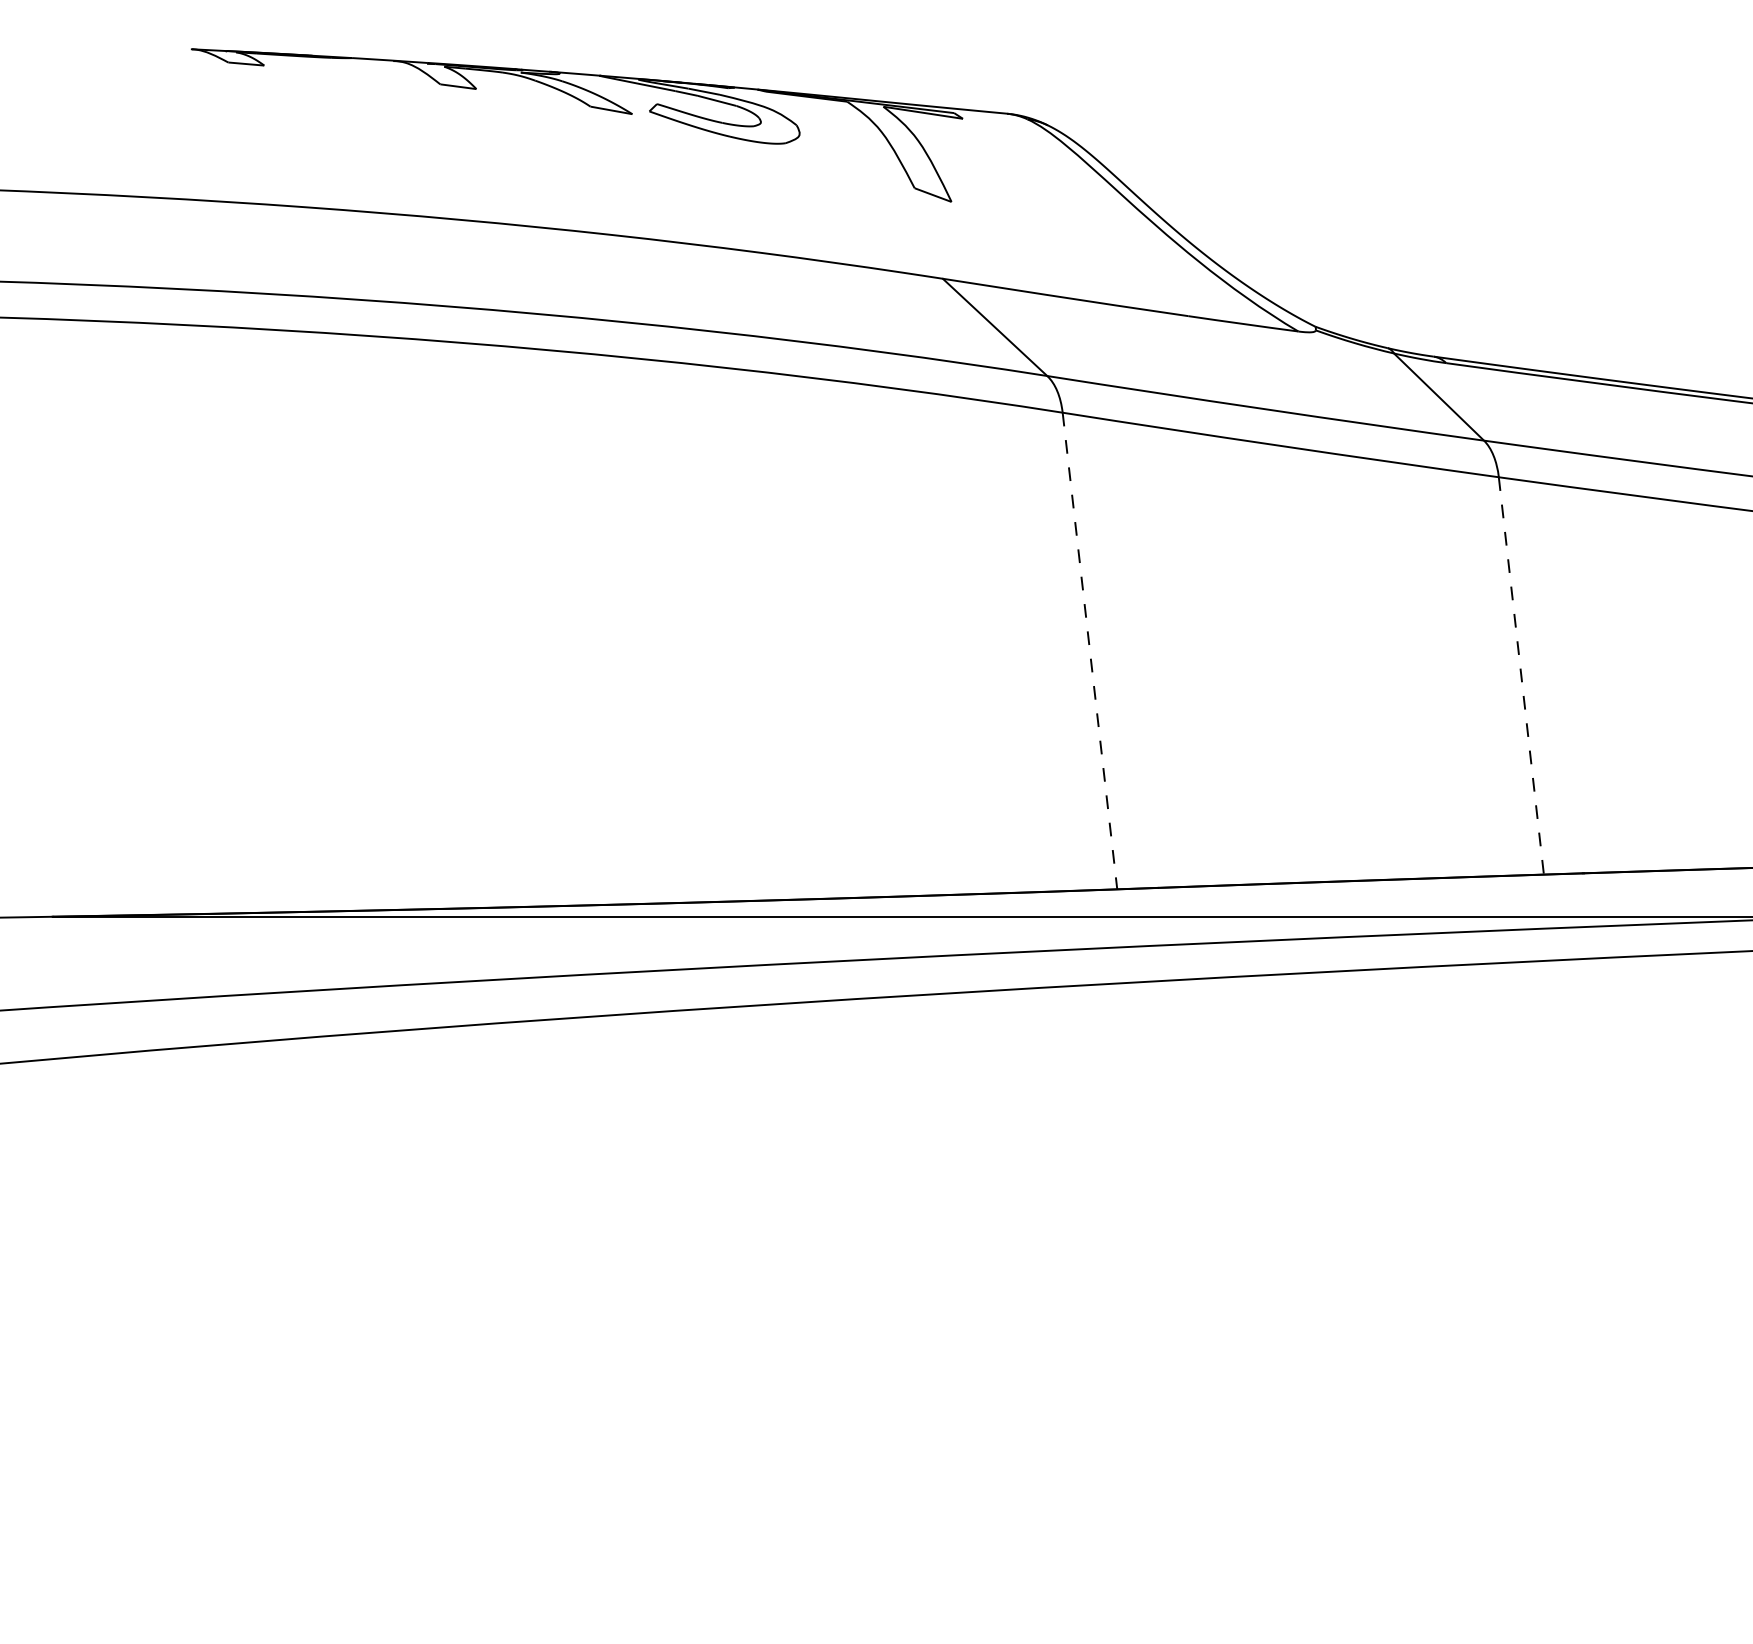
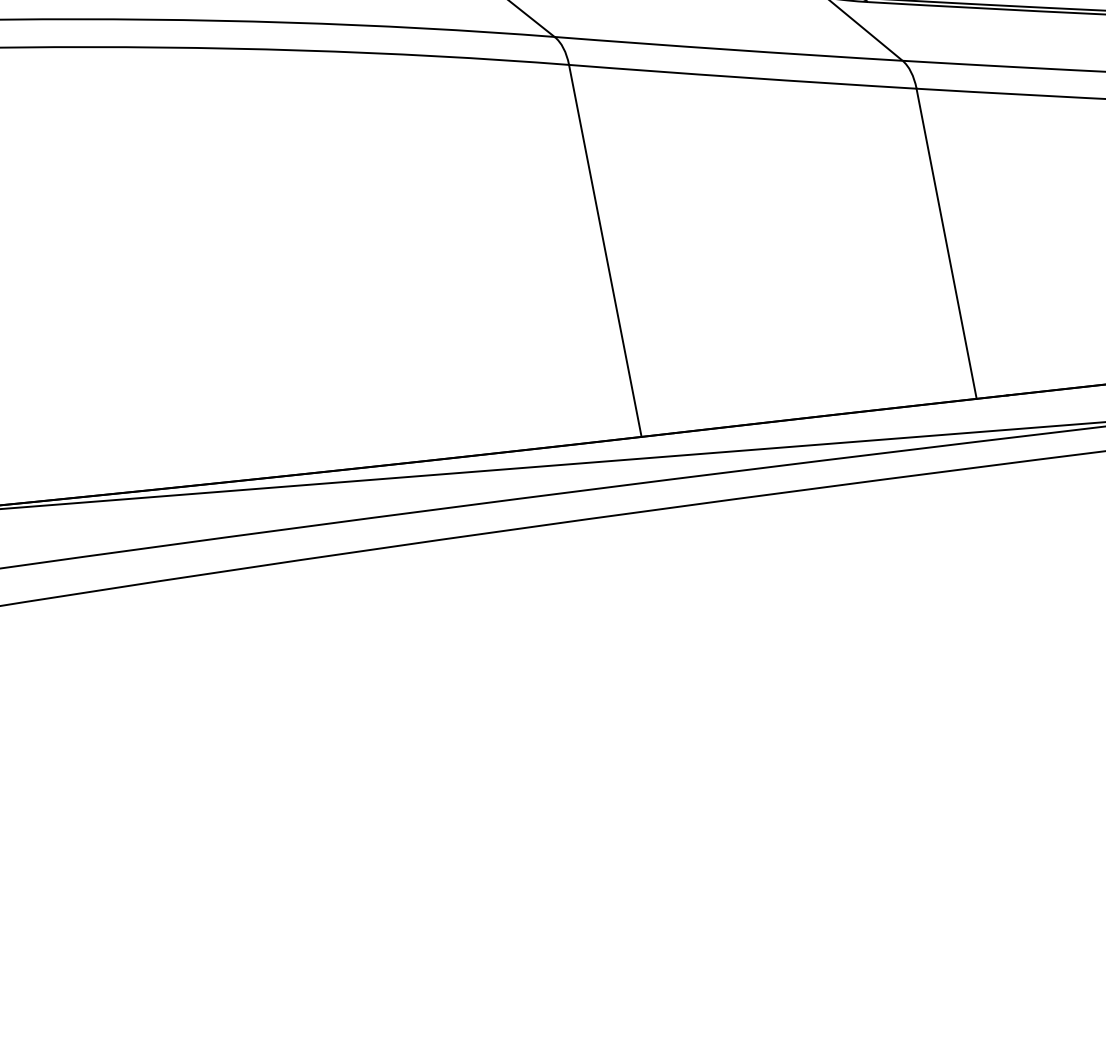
line: (1089, 651) -> (604, 251), dashed -> solid
line: (1521, 675) -> (946, 243), dashed -> solid

